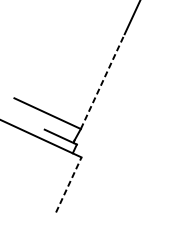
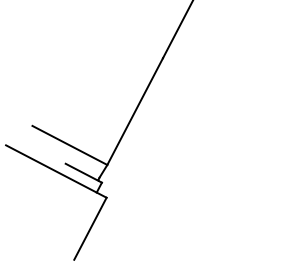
line: (103, 81) -> (135, 111), dashed -> solid
line: (68, 184) -> (90, 228), dashed -> solid

